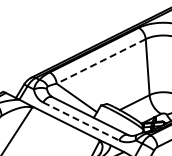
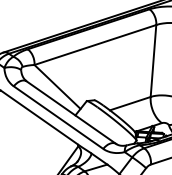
line: (101, 61) -> (95, 45), dashed -> solid
line: (81, 121) -> (58, 117), dashed -> solid

